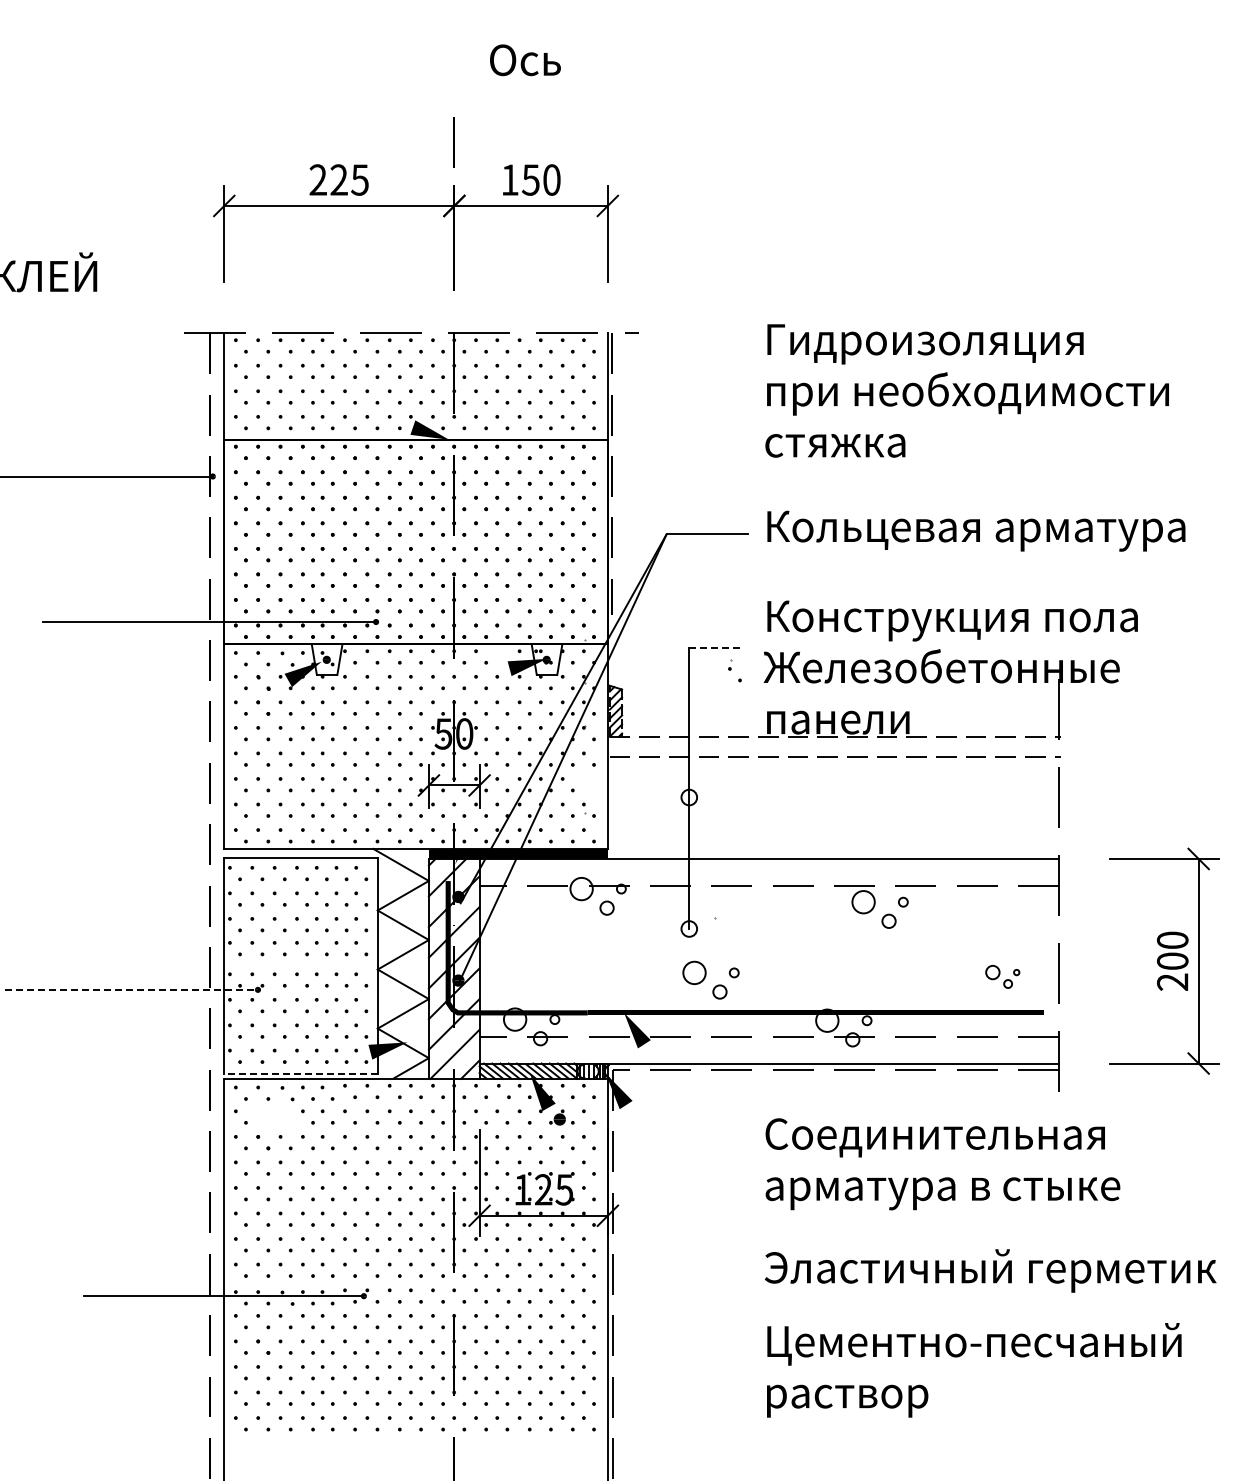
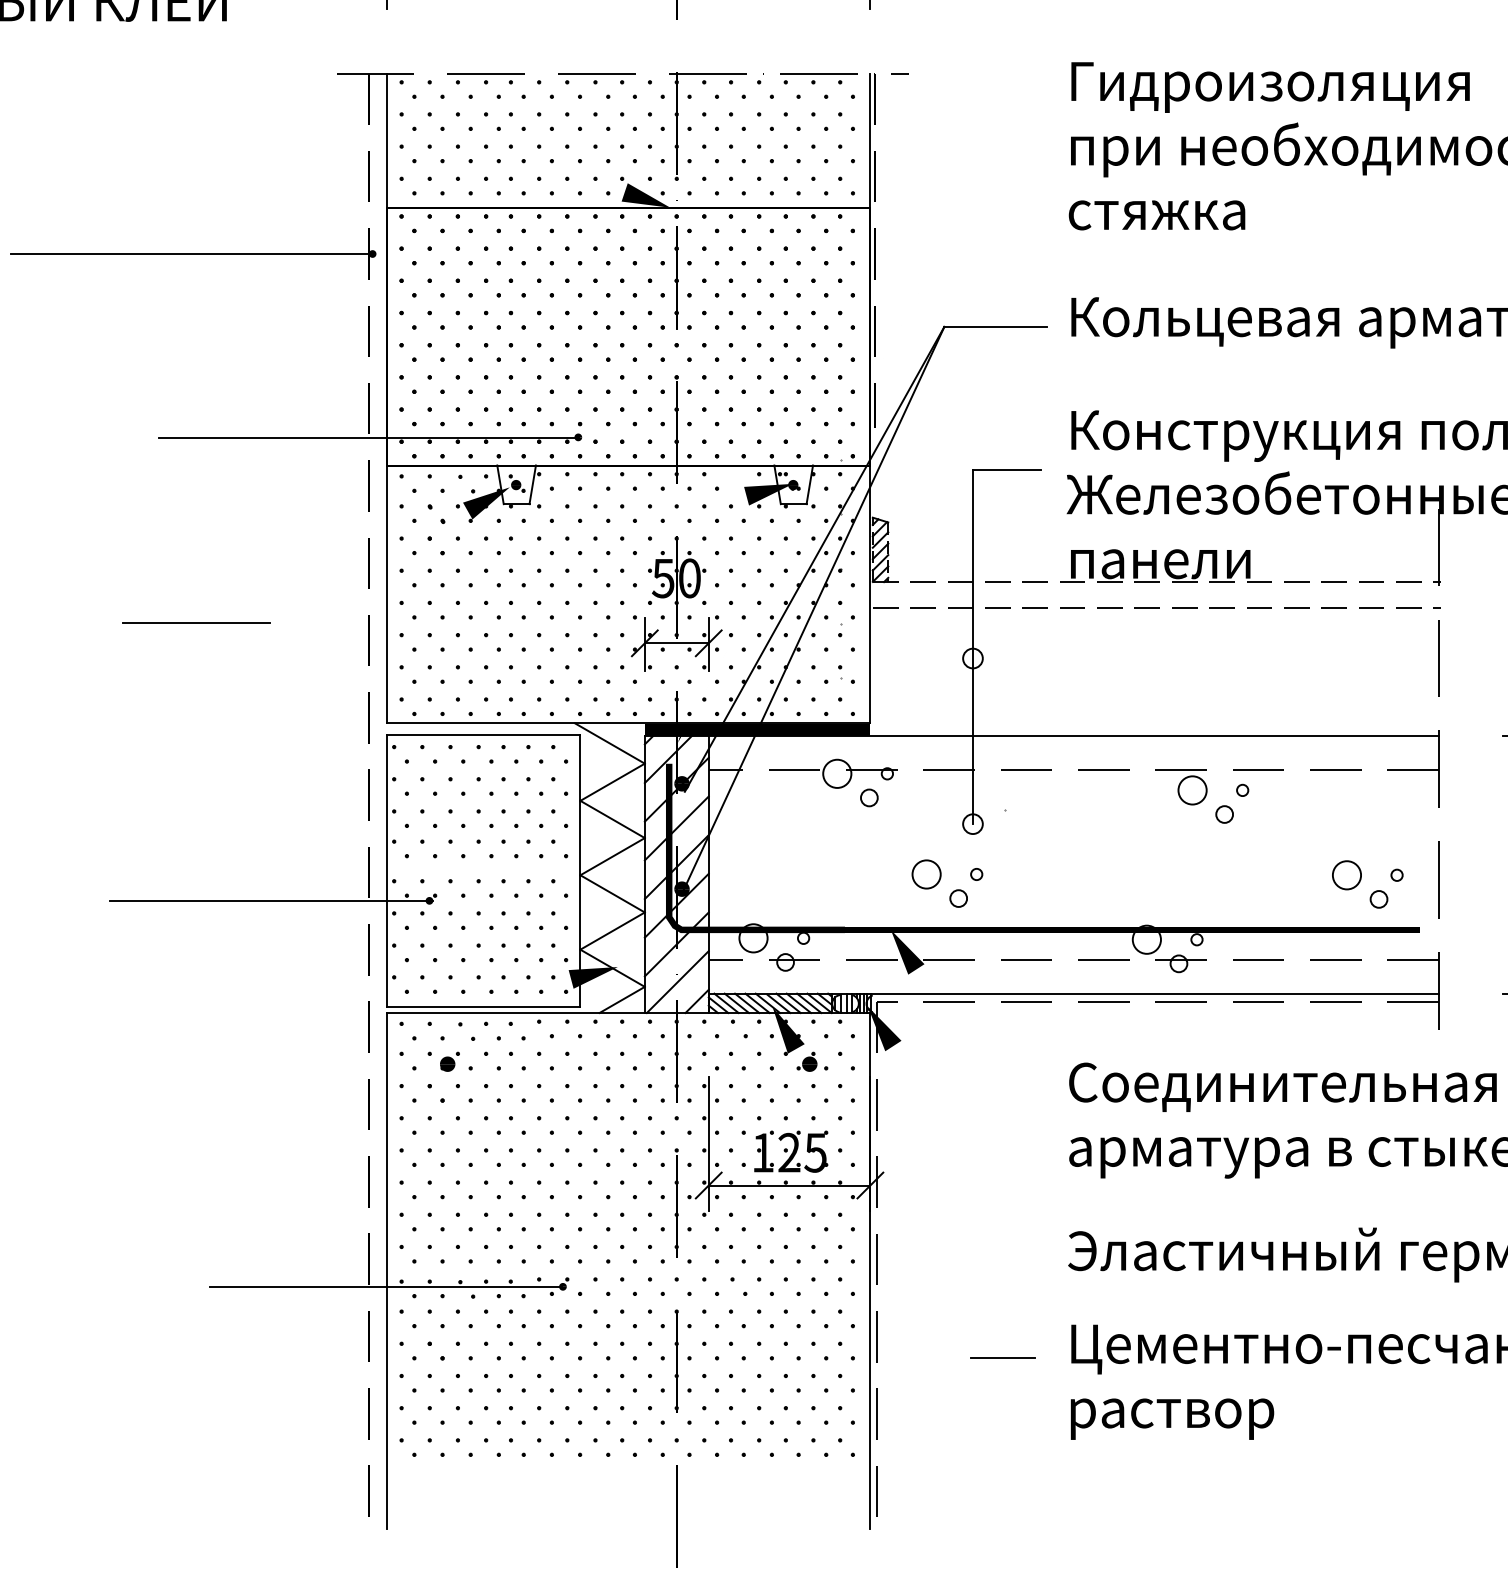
line: (716, 647) -> (1007, 469), dashed -> solid
part: (734, 670) -> (845, 637), moved
line: (72, 769) -> (195, 623), added
part: (1002, 976) -> (1367, 884), size x1.67
part: (710, 979) -> (946, 882), moved
line: (132, 989) -> (271, 900), dashed -> solid
line: (301, 1074) -> (484, 1007), dashed -> solid
part: (274, 1117) -> (450, 1061), added
line: (713, 1352) -> (1003, 1357), added

